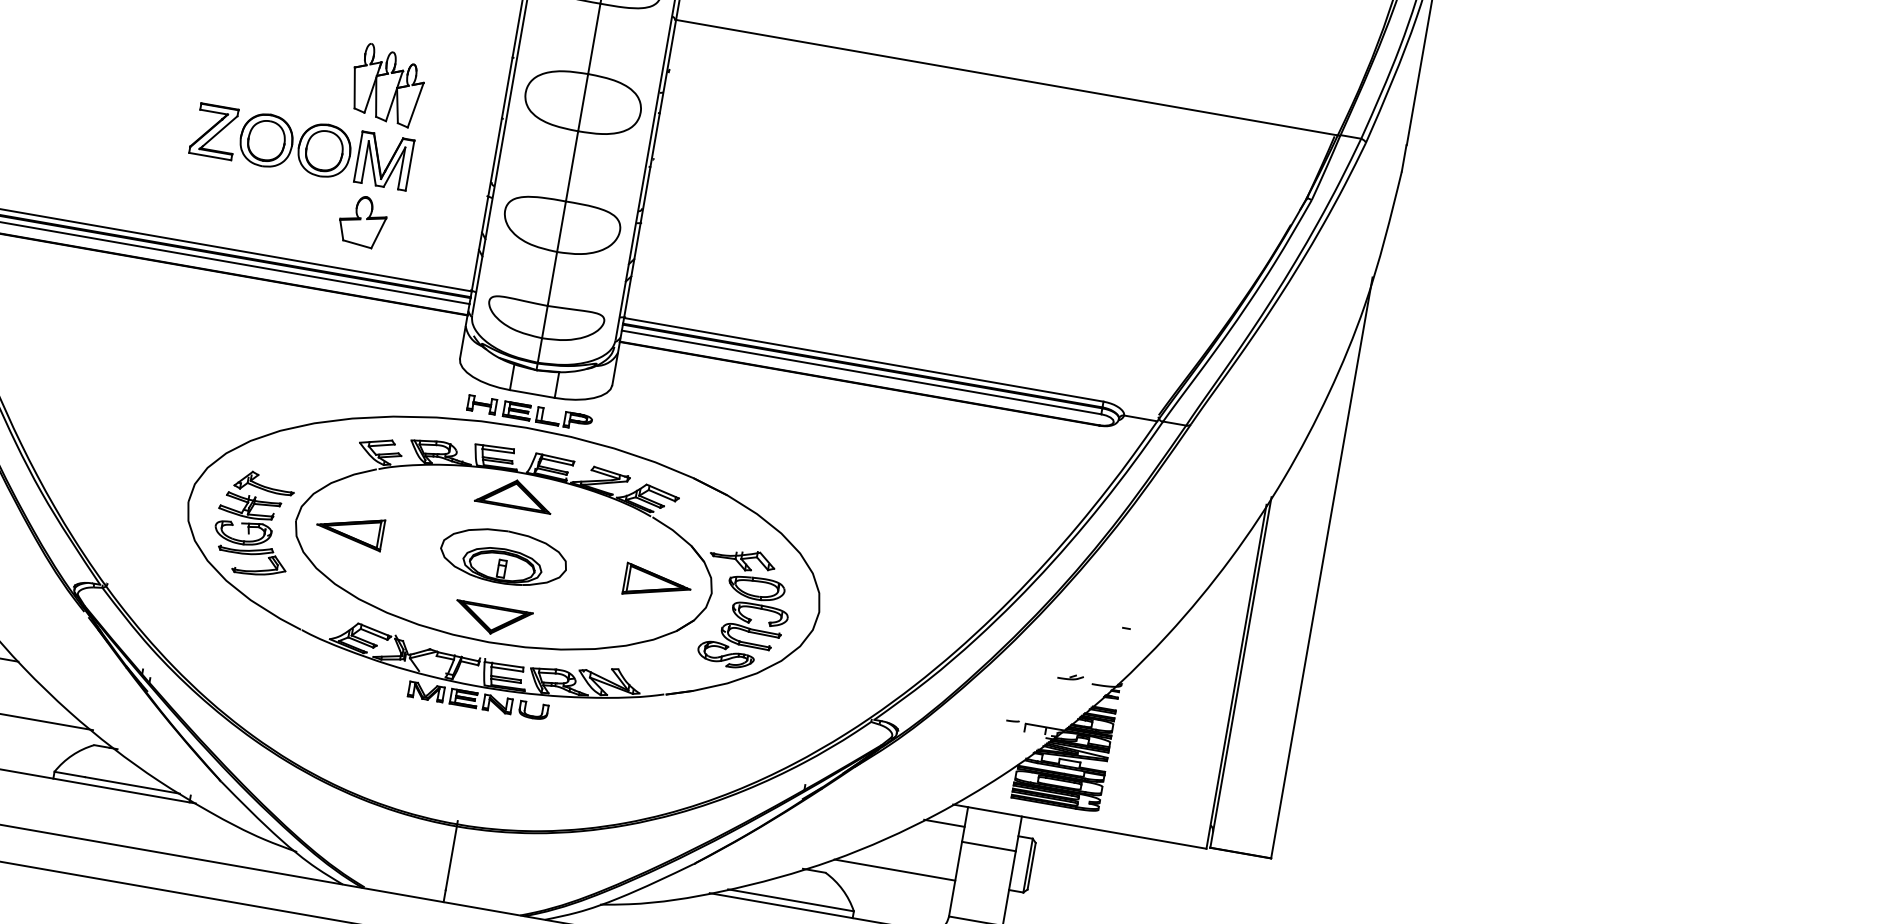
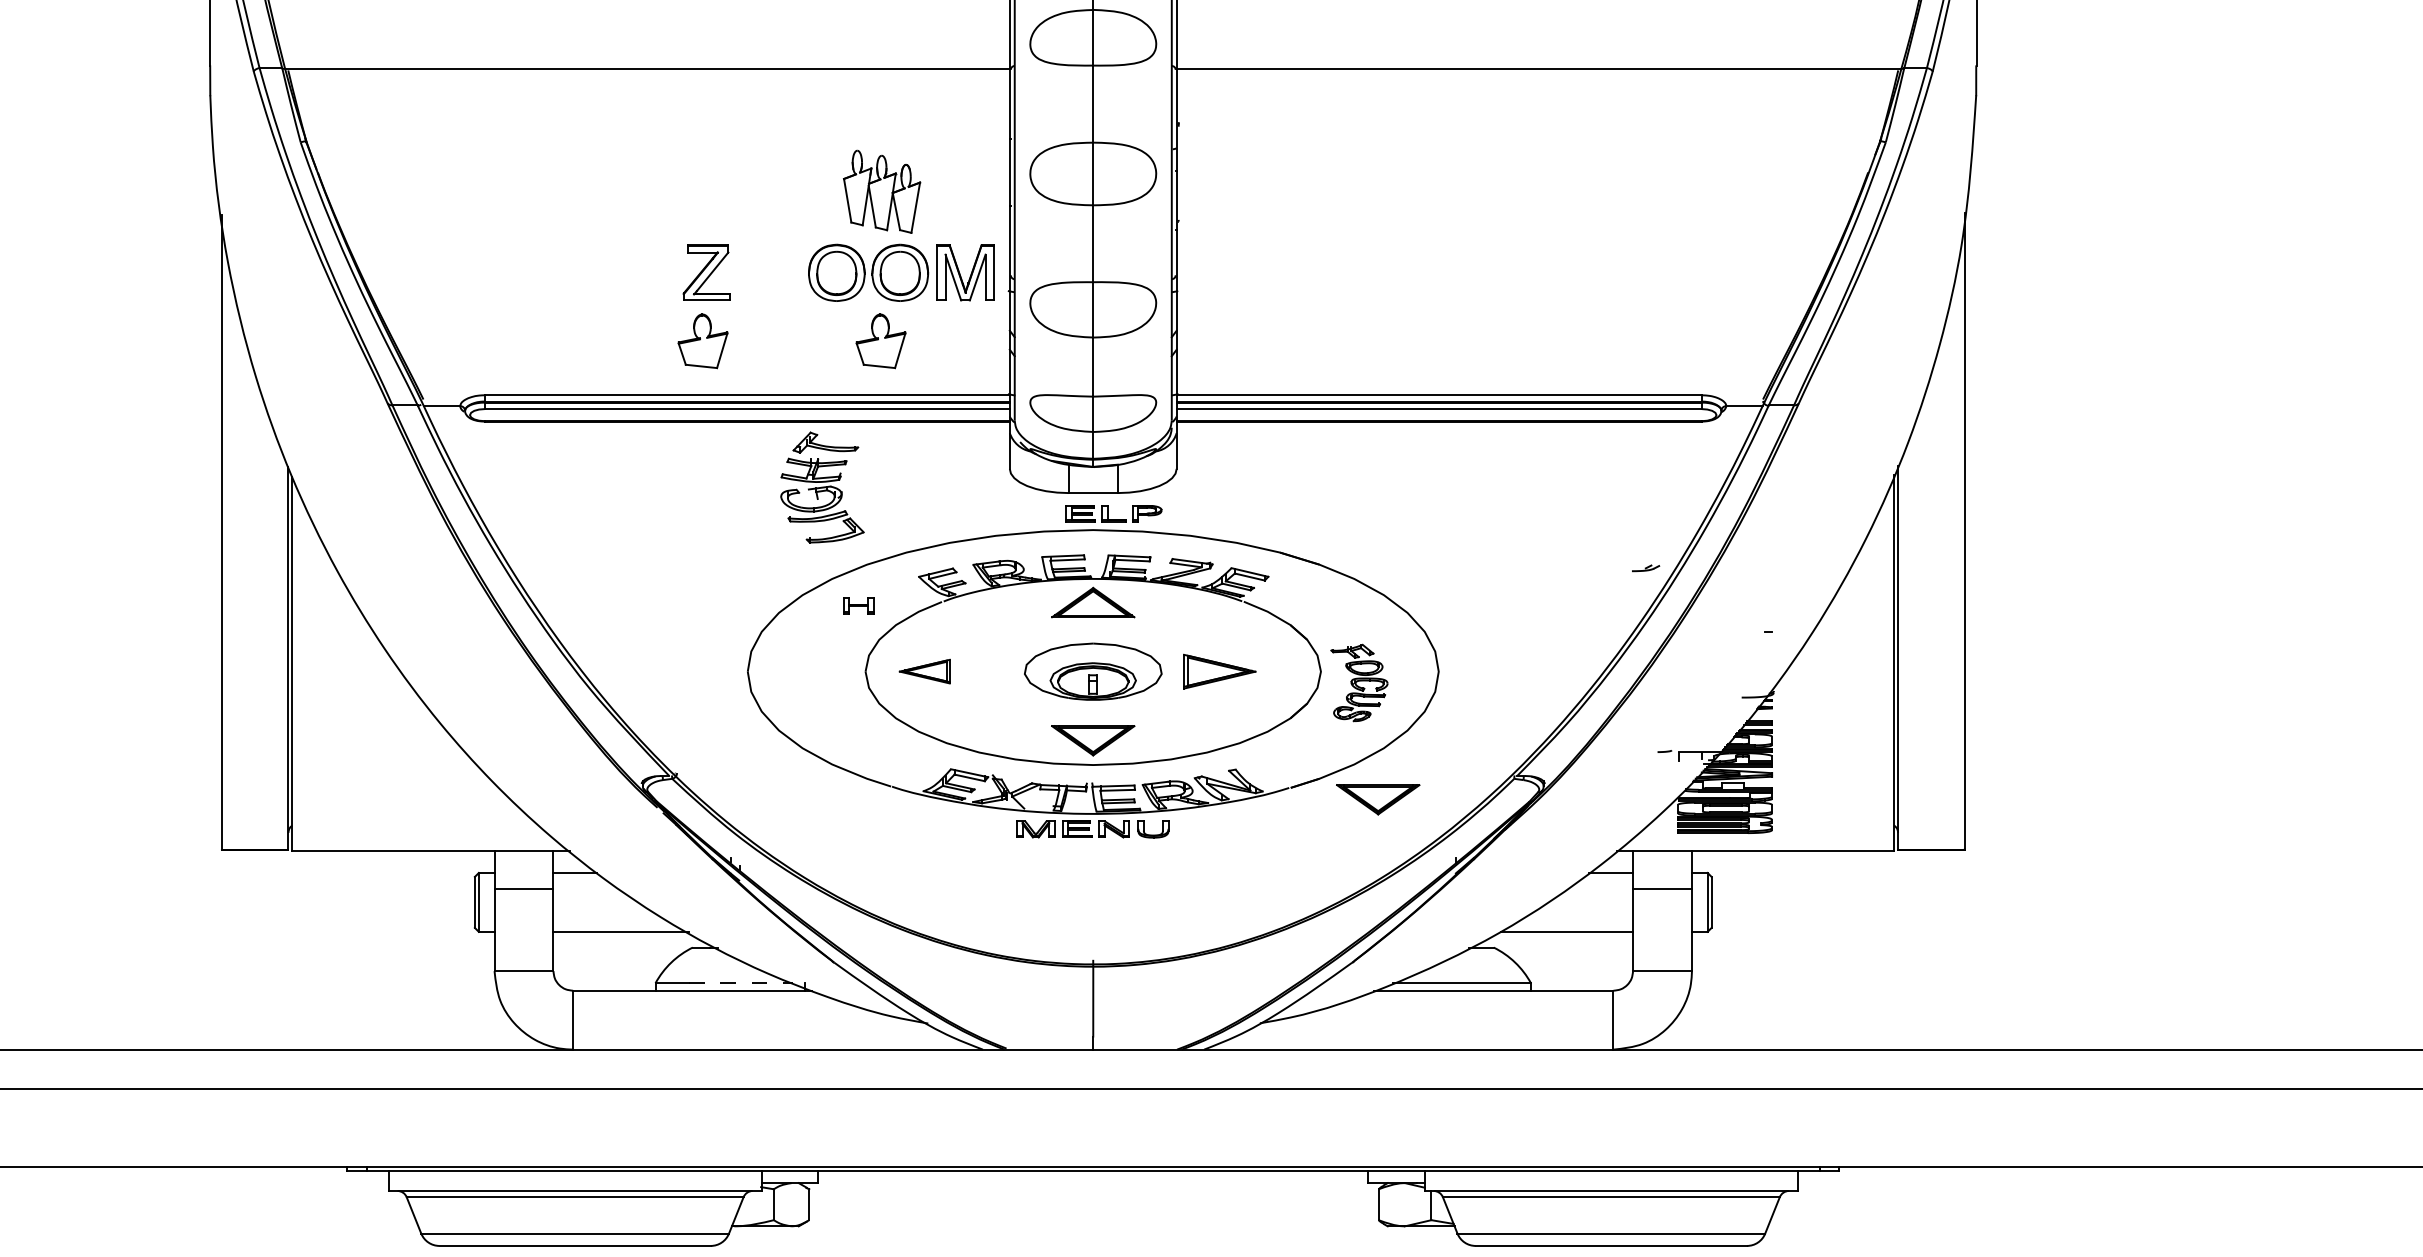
part: (325, 150) -> (901, 272), moved
part: (199, 193) -> (702, 341), added
part: (481, 404) -> (858, 605), moved
part: (254, 523) -> (822, 487), moved
part: (349, 530) -> (924, 671), size x0.7
part: (657, 583) -> (1219, 671), moved
part: (745, 609) -> (1359, 682), size x0.6
part: (1071, 677) -> (1646, 568), moved
part: (743, 719) -> (1378, 799), added
line: (132, 785) -> (740, 983), solid -> dashed

